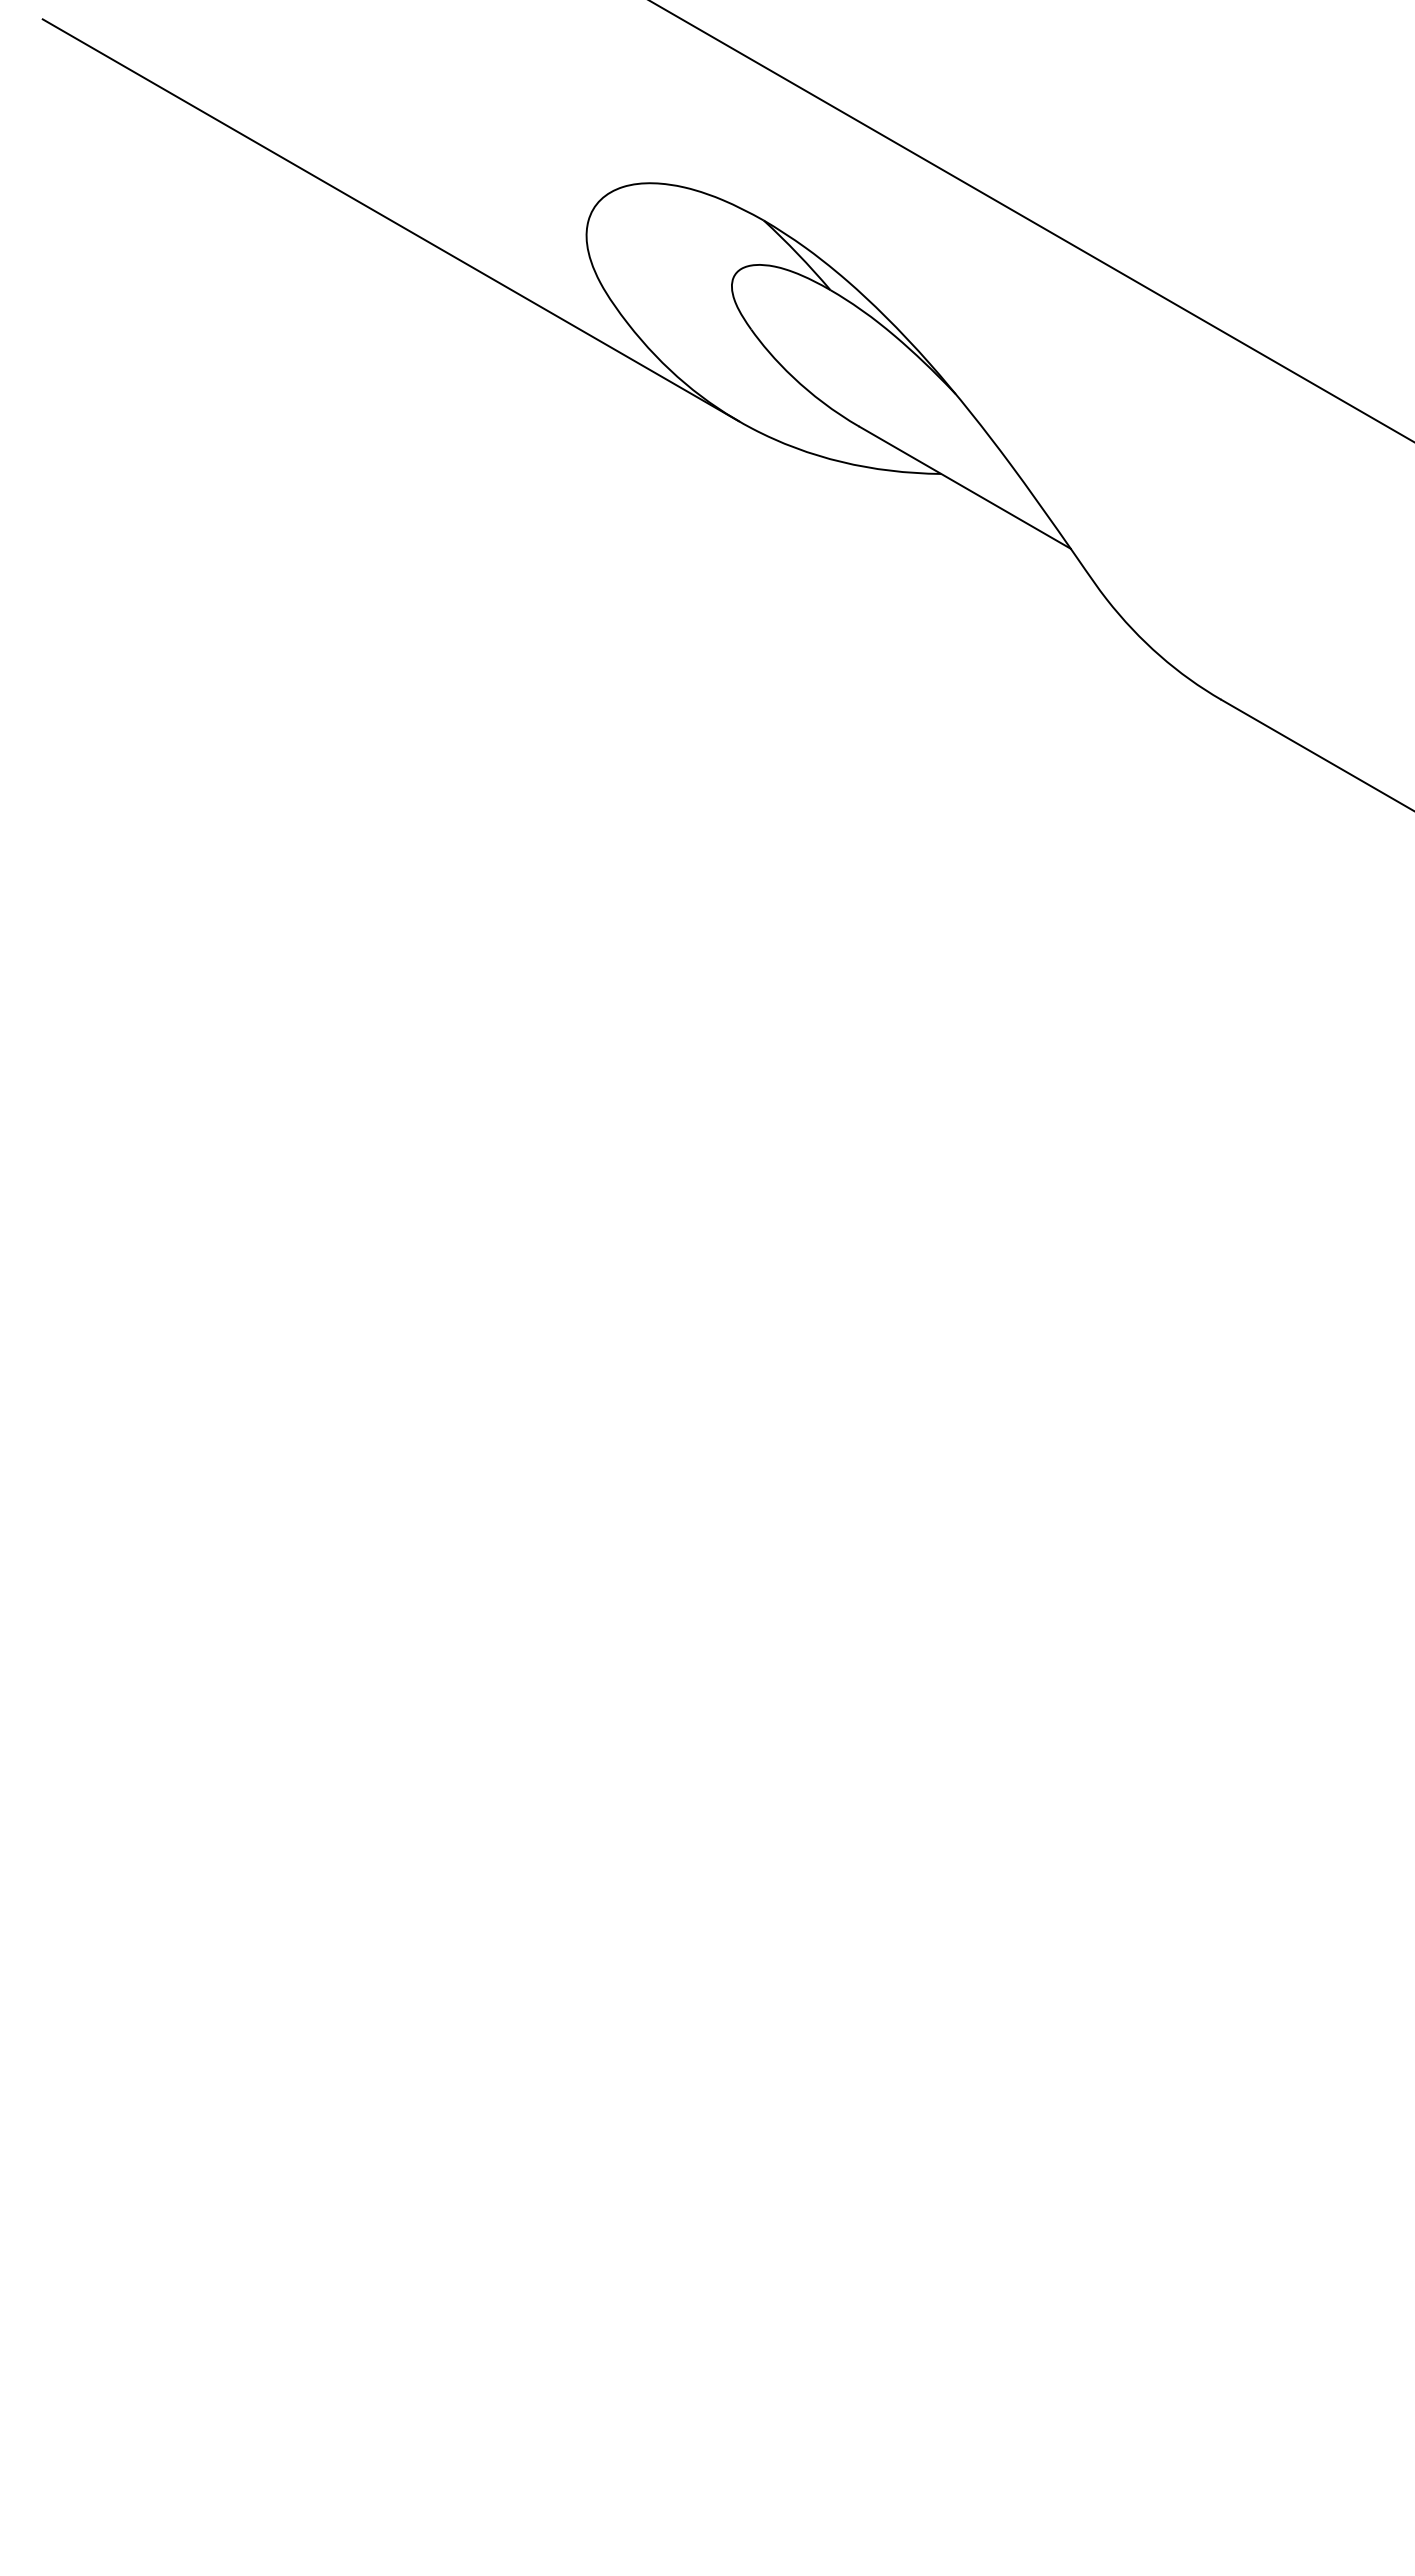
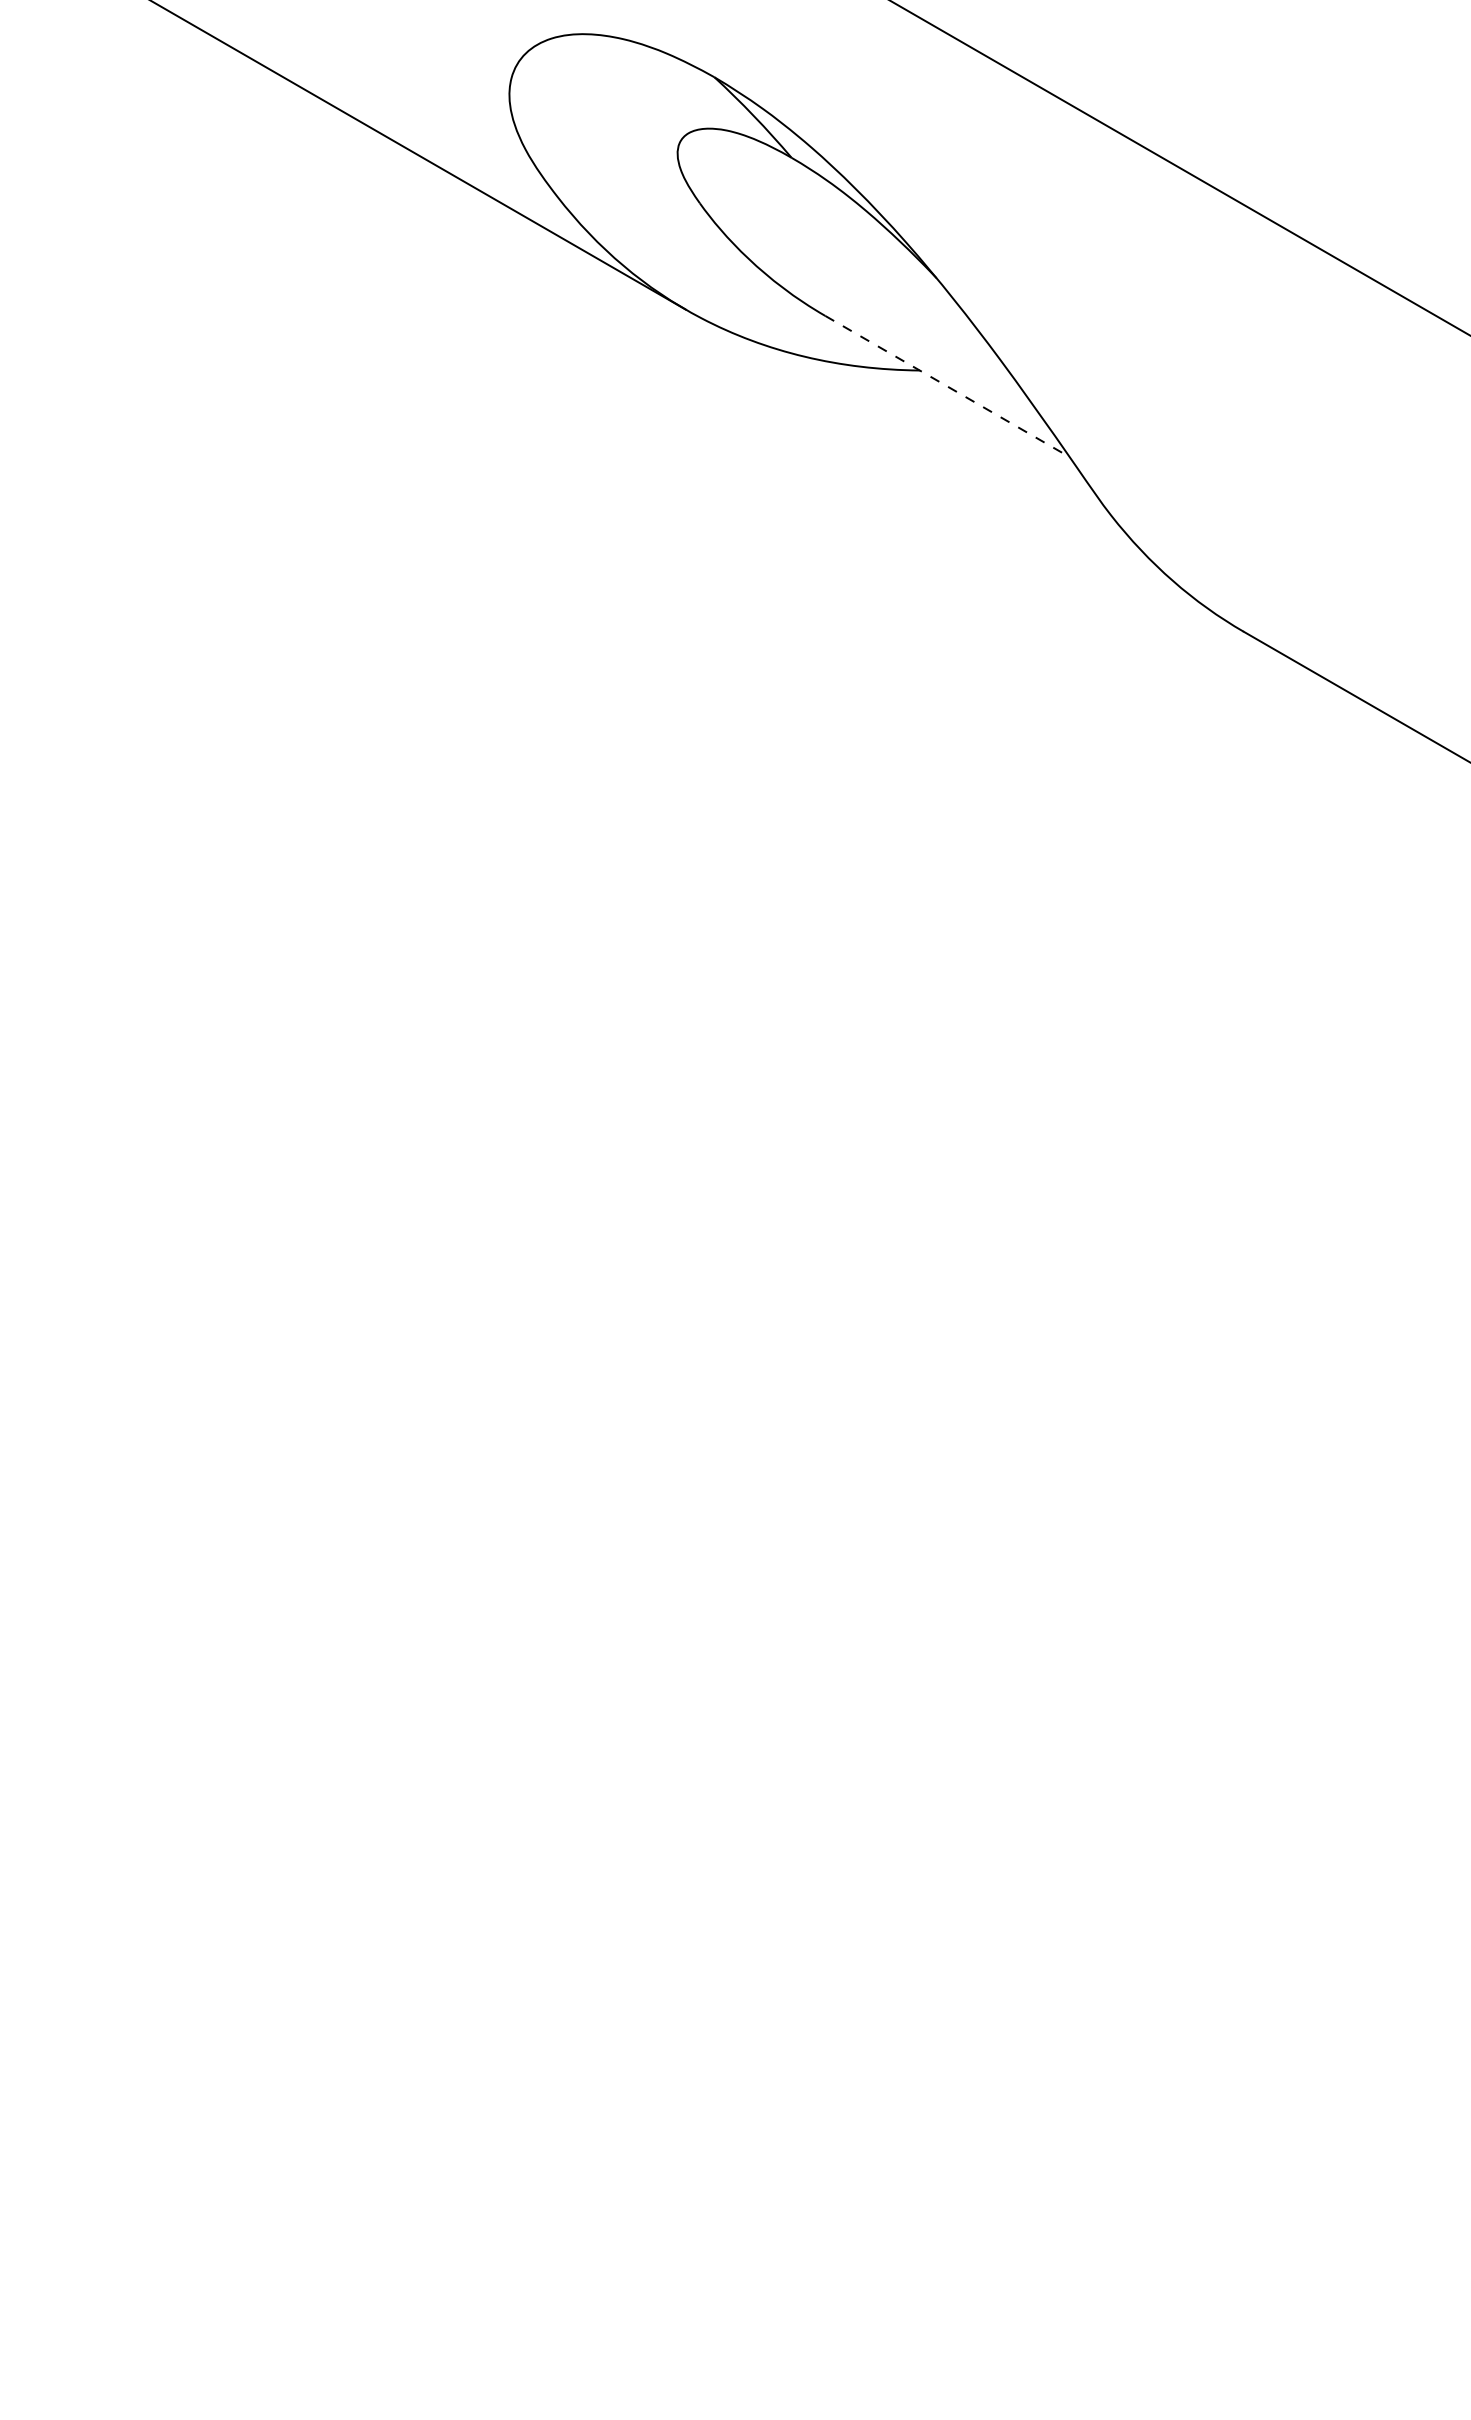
line: (965, 487) -> (947, 386), solid -> dashed

